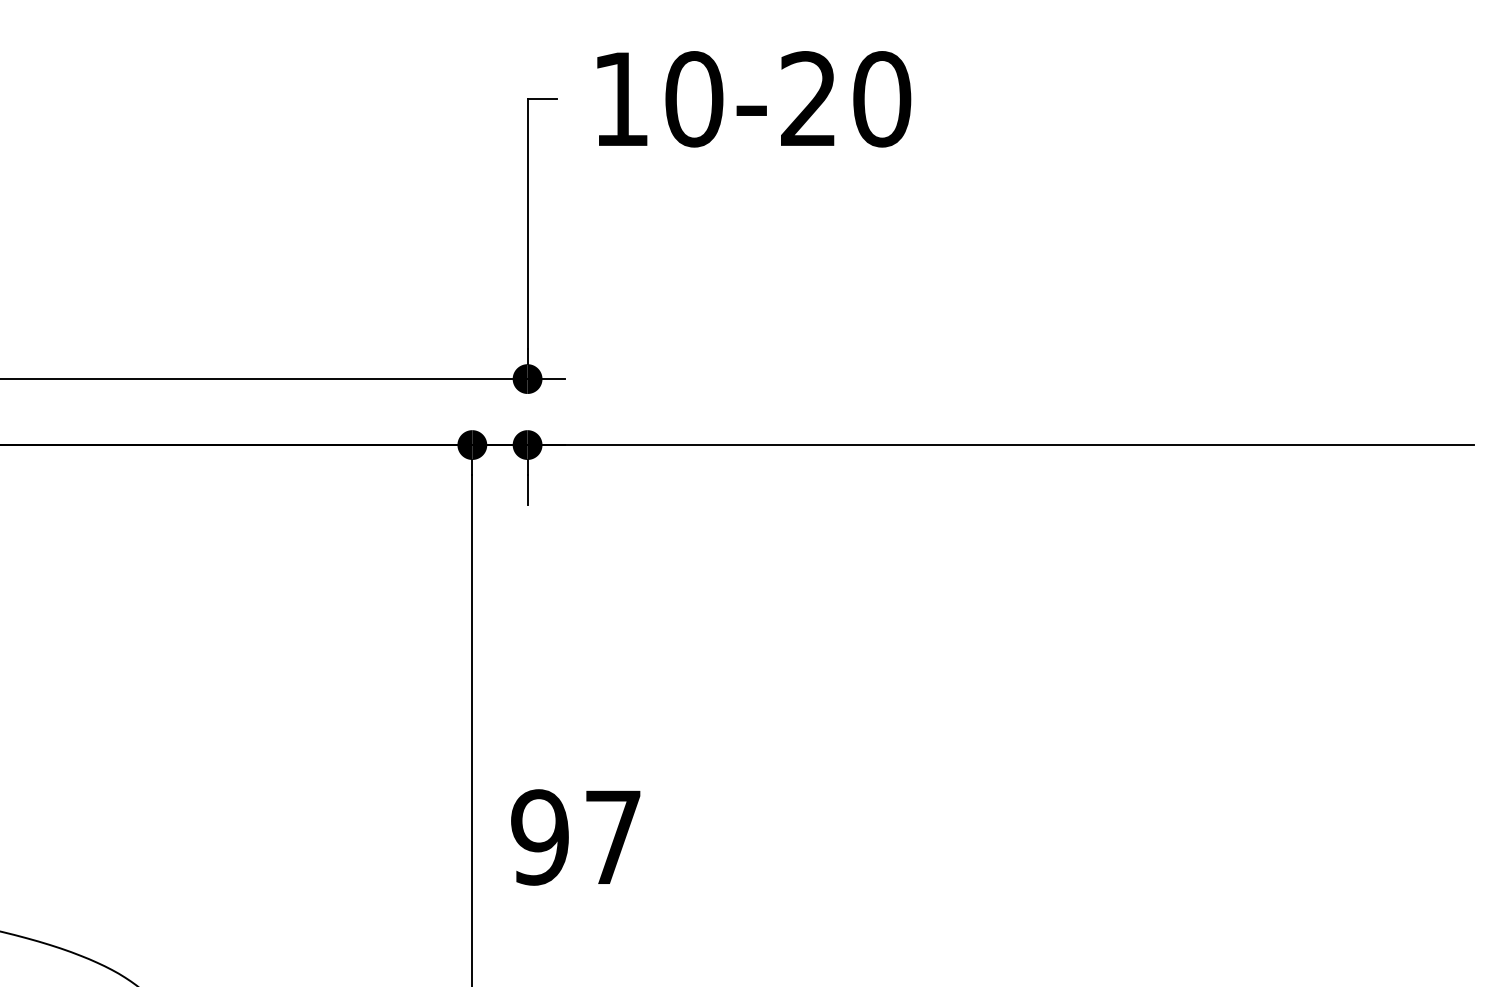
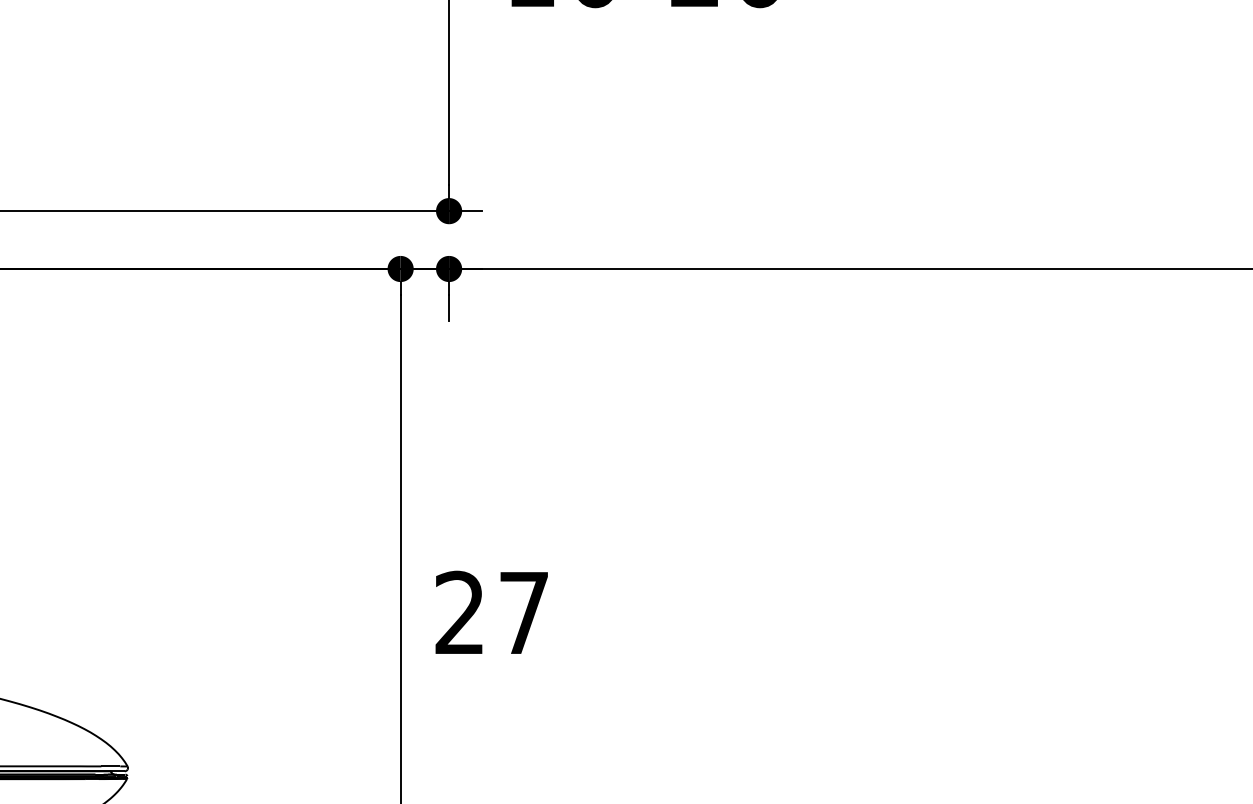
text: (539, 837) -> (459, 613), 97 -> 27

